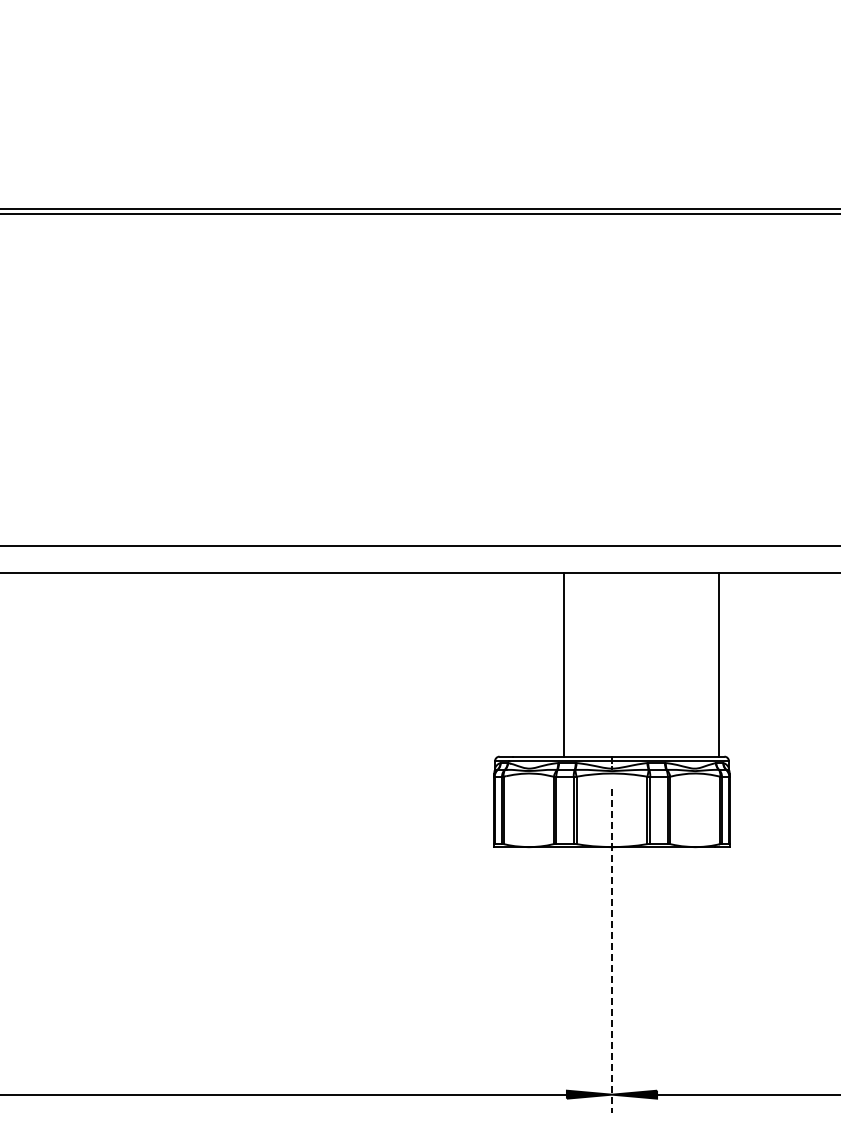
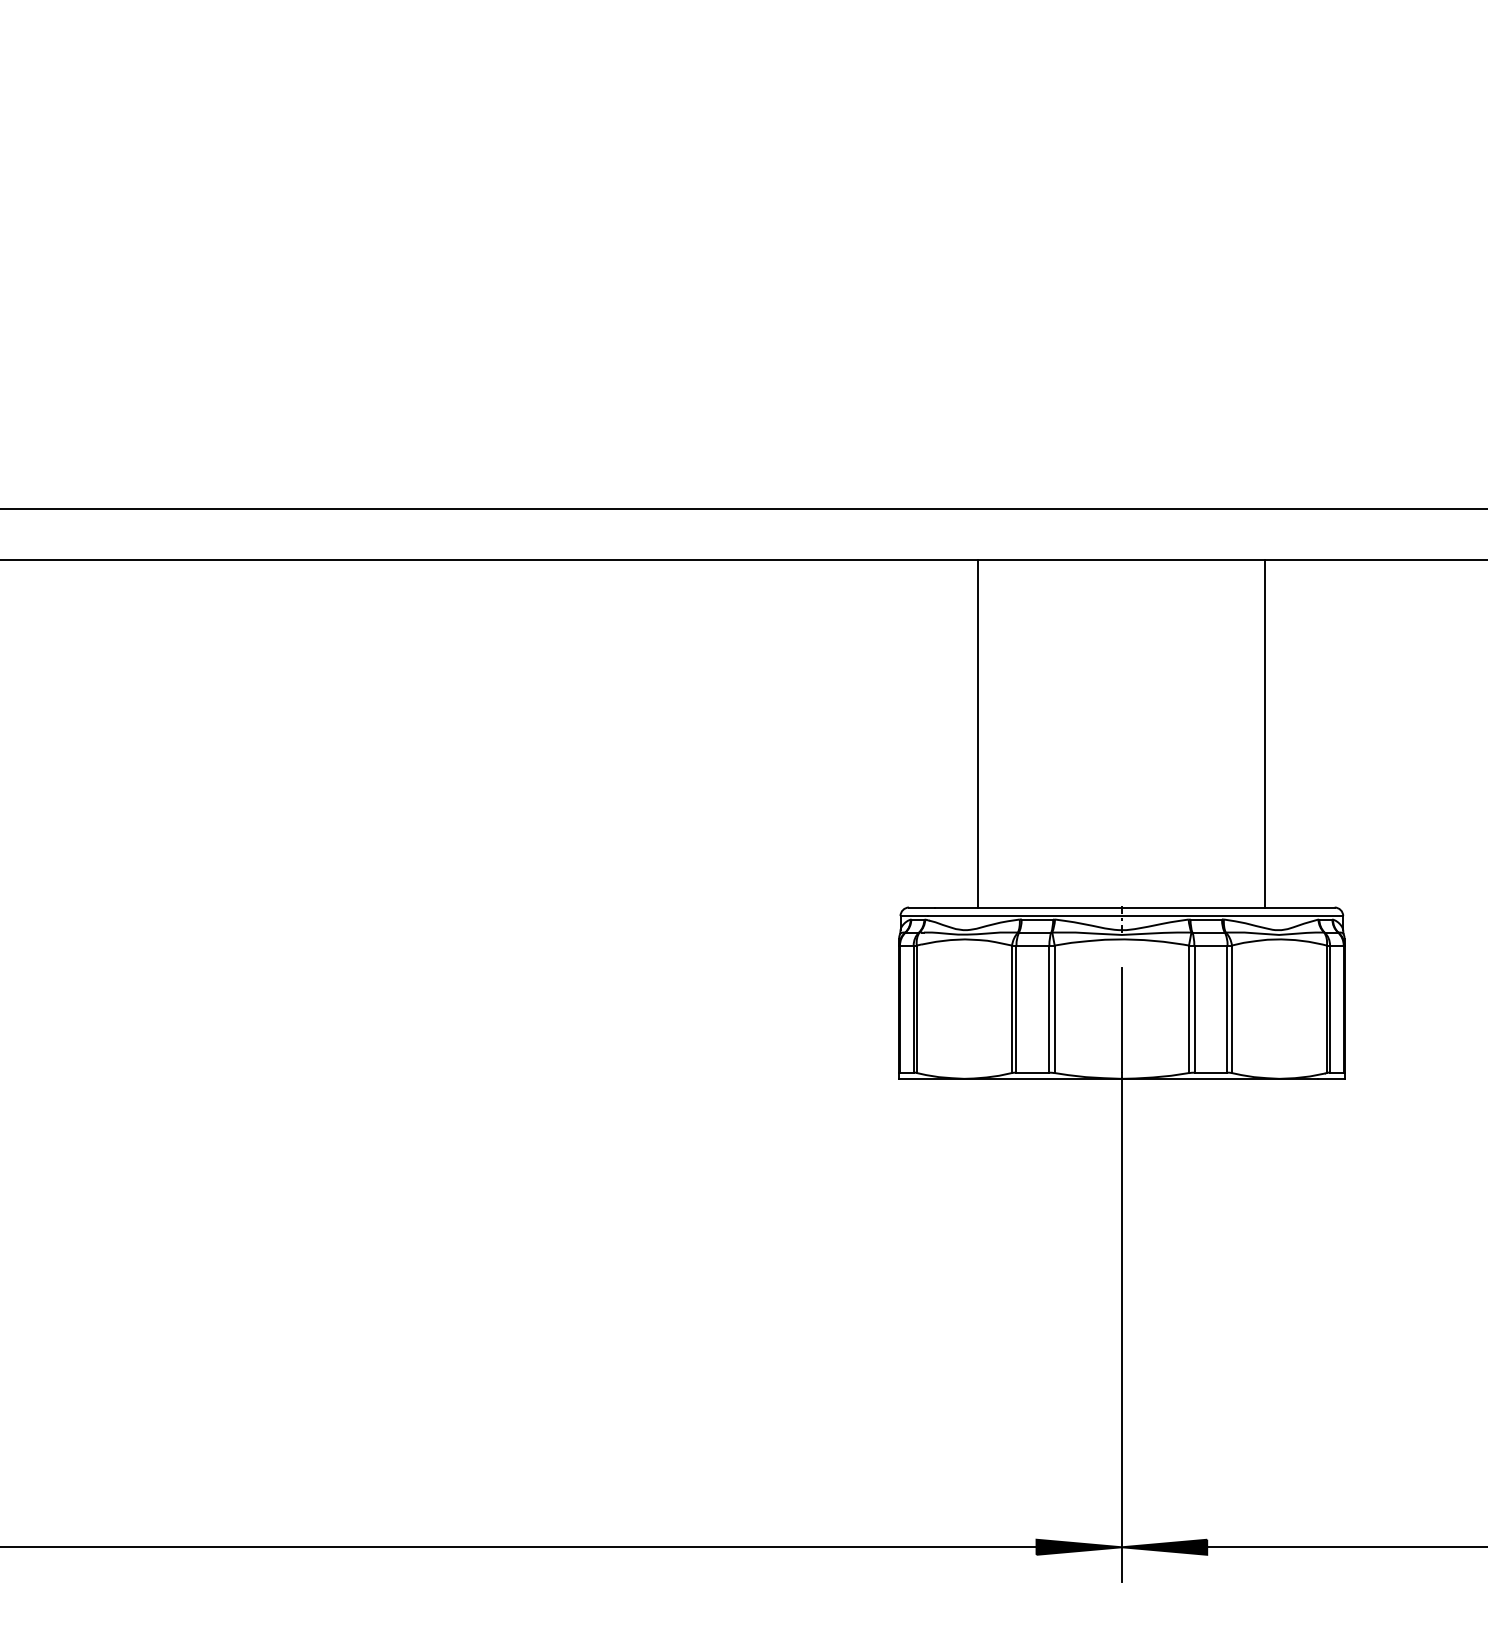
line: (564, 664) -> (978, 733), moved
line: (718, 664) -> (1264, 733), moved
line: (612, 951) -> (1122, 1276), dashed -> solid

